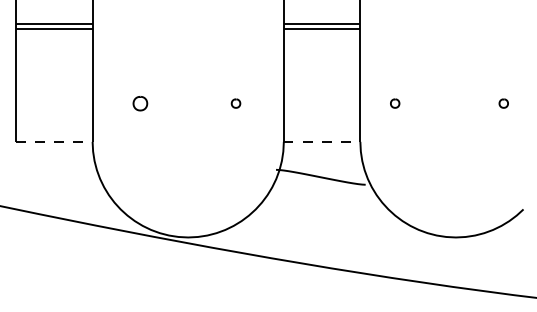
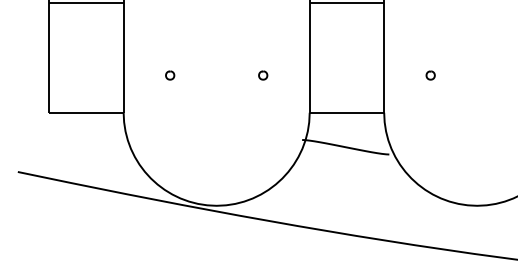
part: (140, 103) -> (170, 75), size x0.62
part: (395, 103) -> (431, 75), moved
line: (54, 141) -> (86, 112), dashed -> solid
line: (322, 141) -> (347, 112), dashed -> solid

